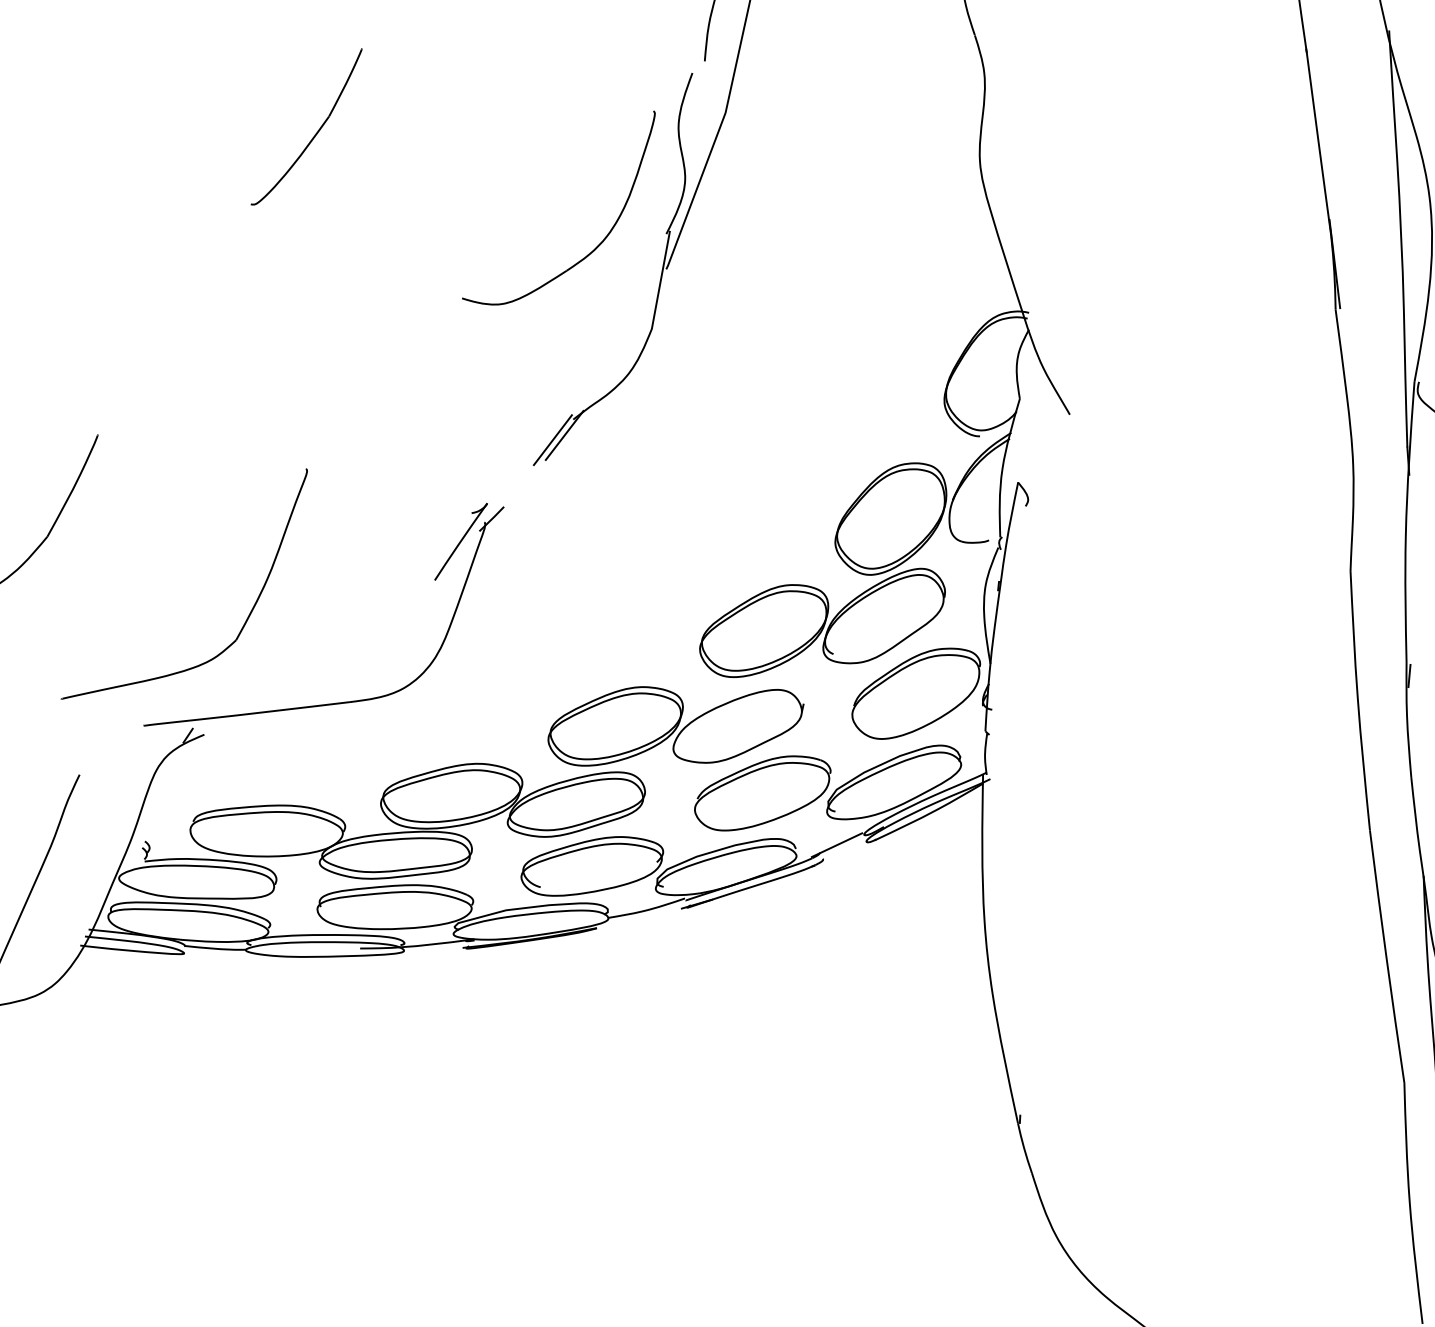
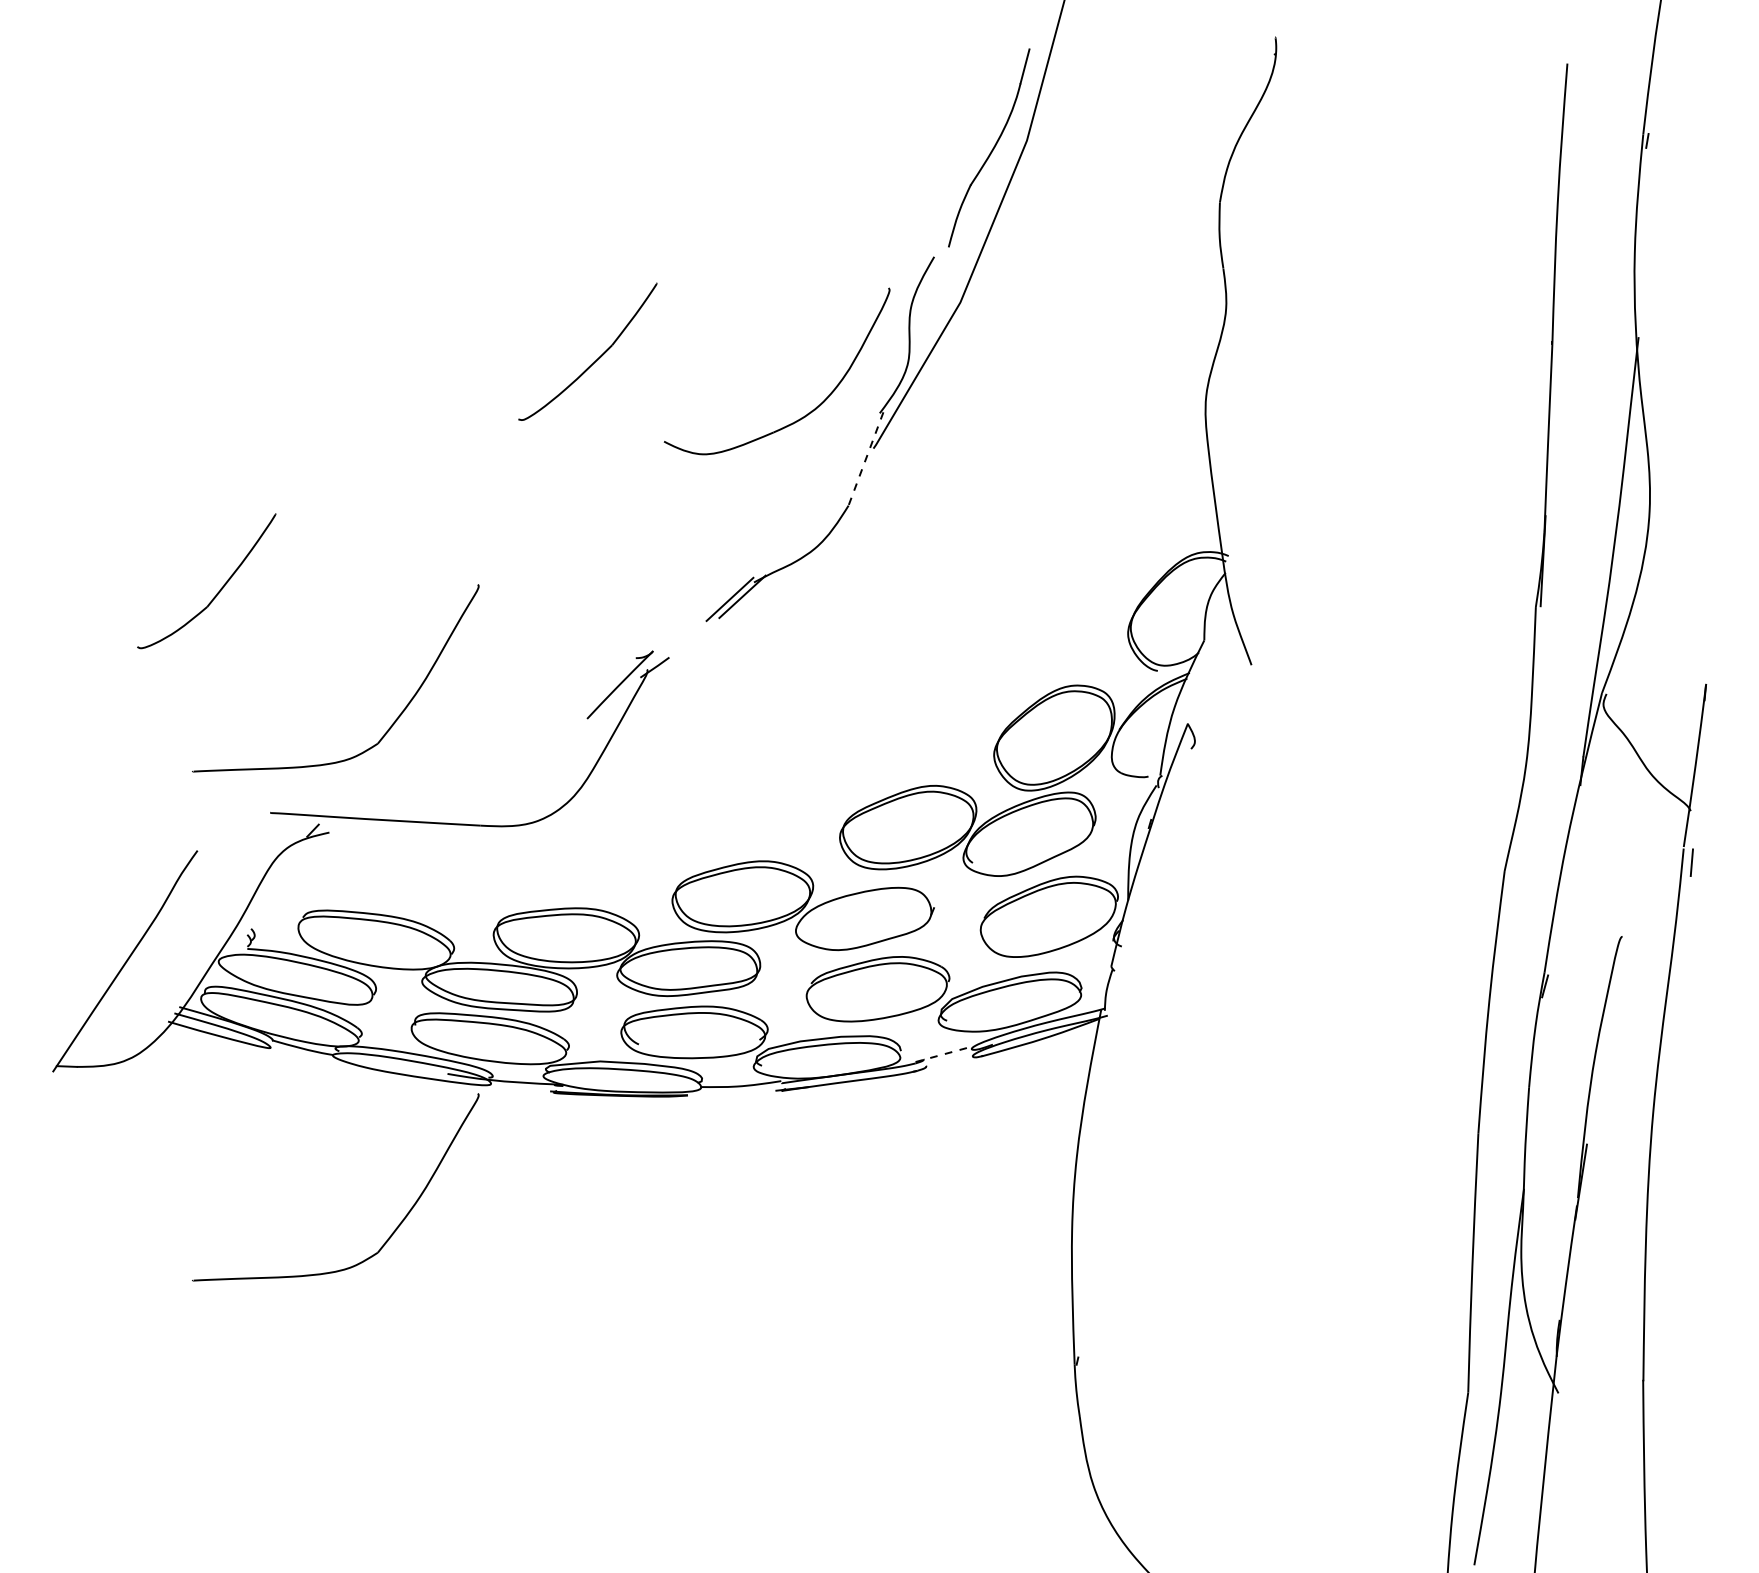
part: (316, 133) -> (596, 359), moved
line: (661, 280) -> (866, 458), solid -> dashed
line: (837, 844) -> (943, 1054), solid -> dashed
part: (333, 1112) -> (391, 1233), added

